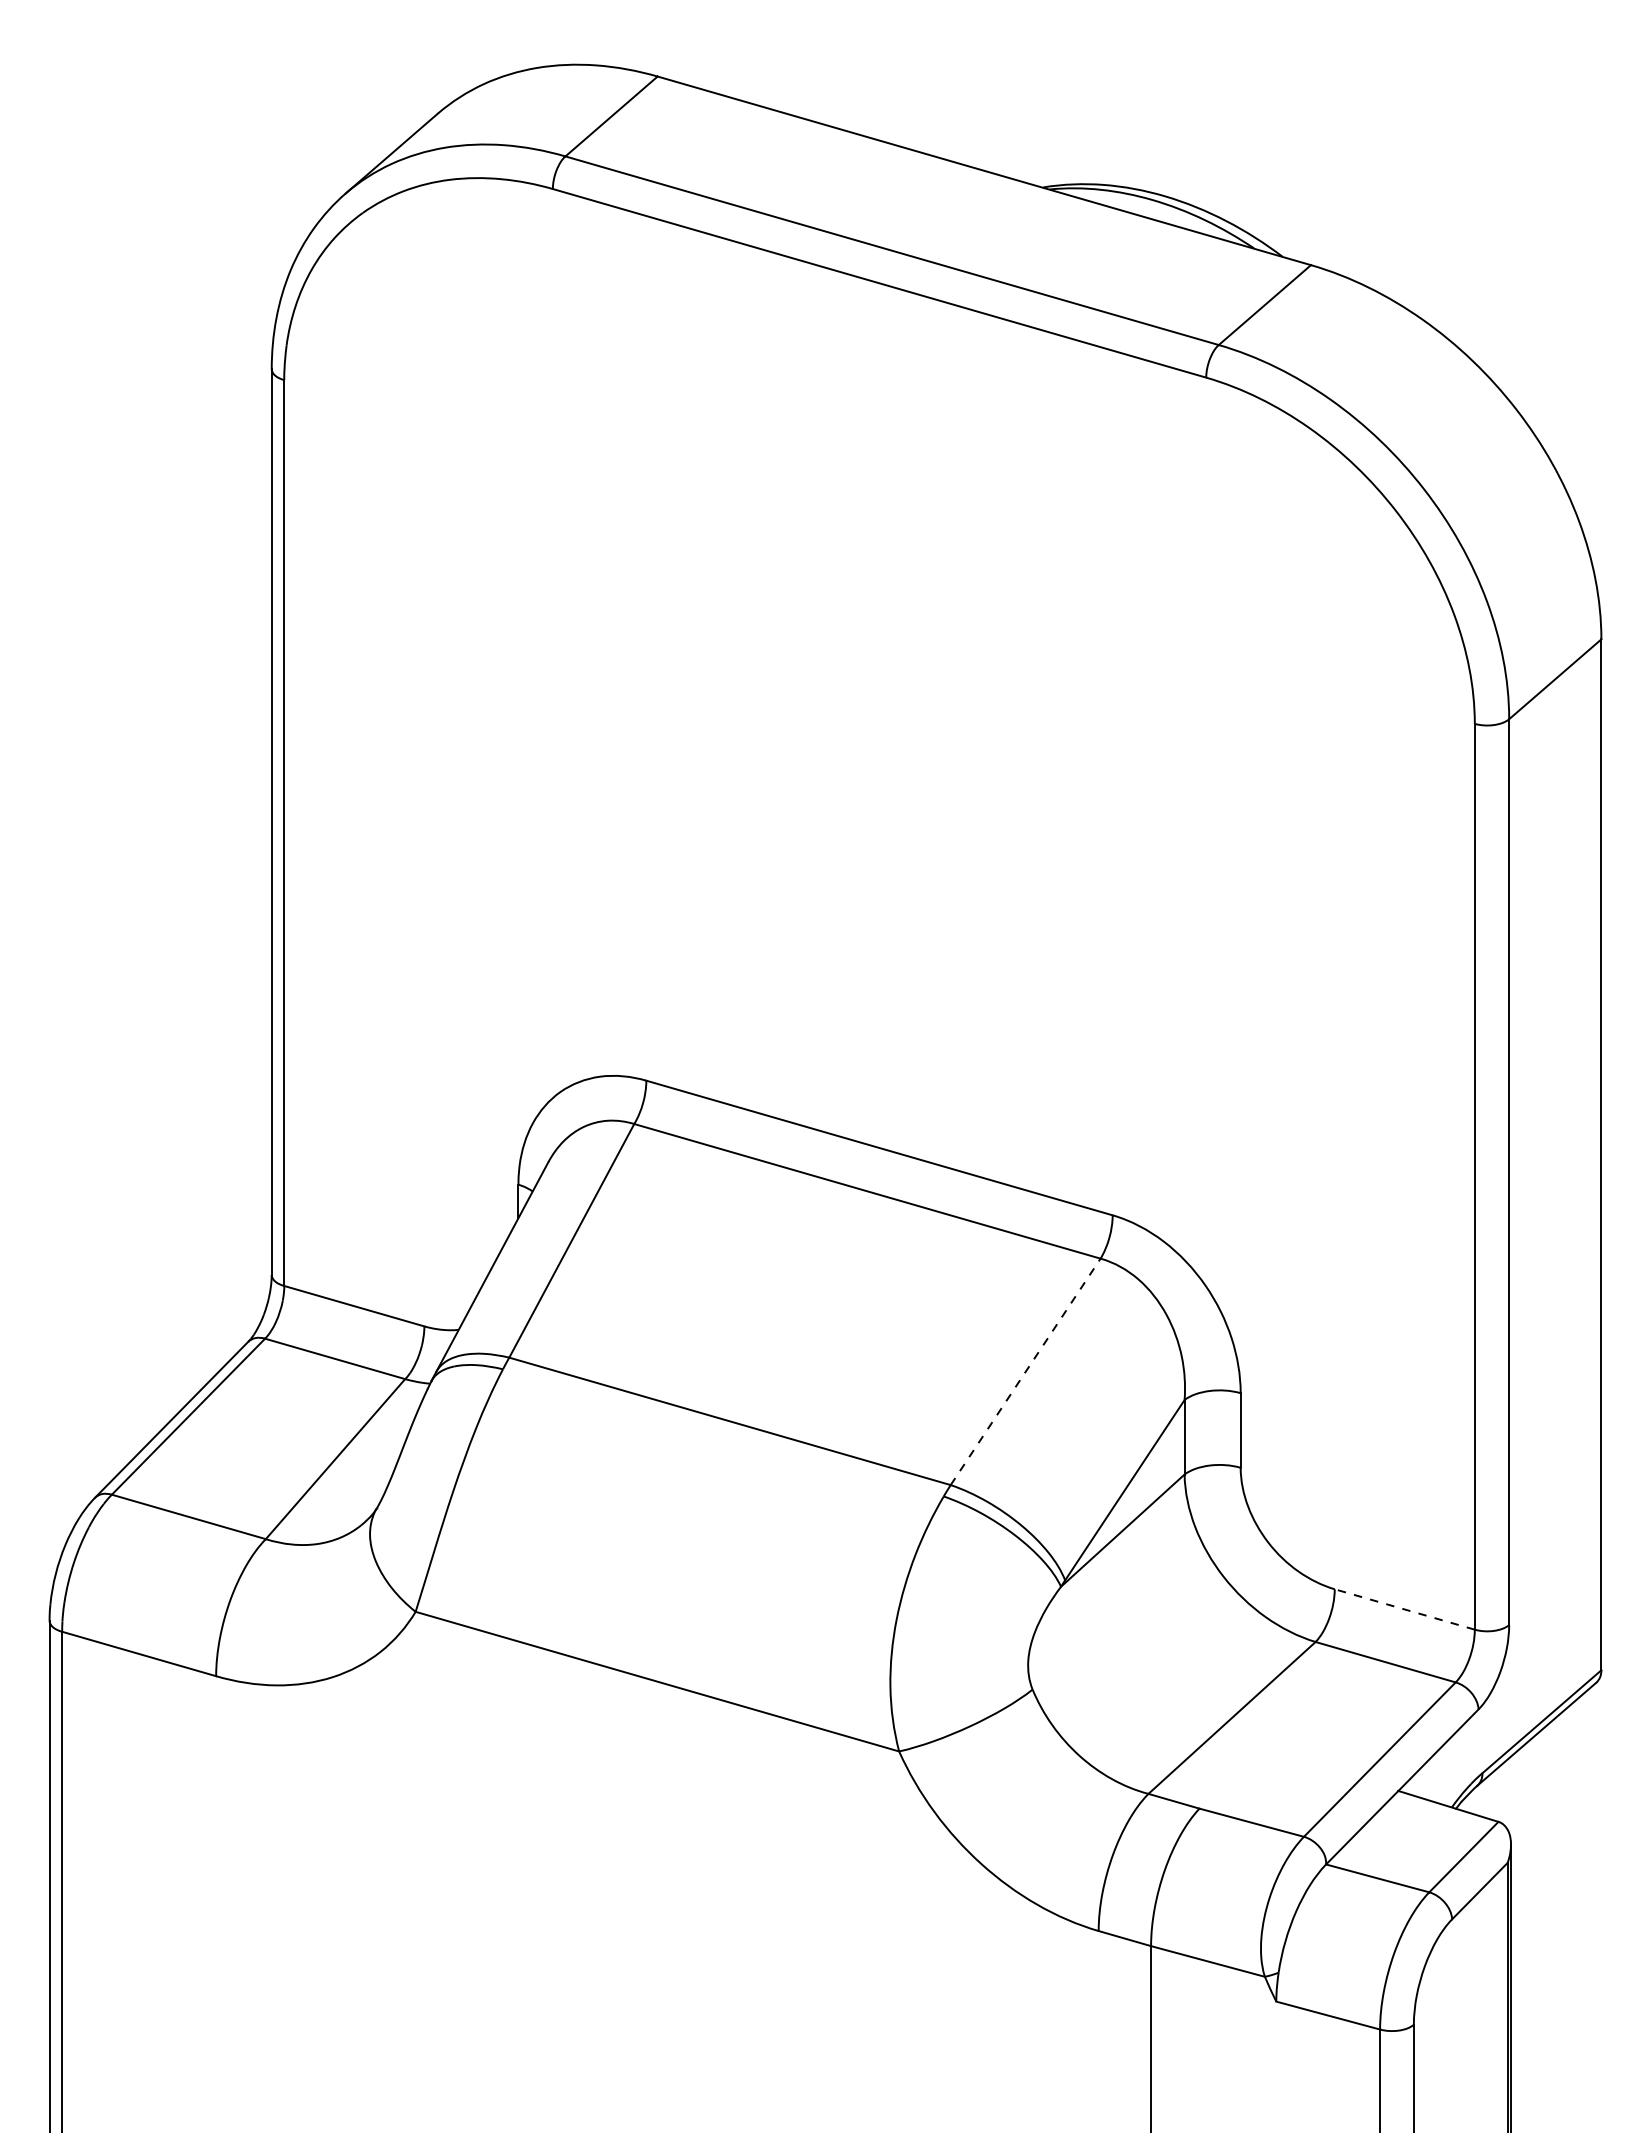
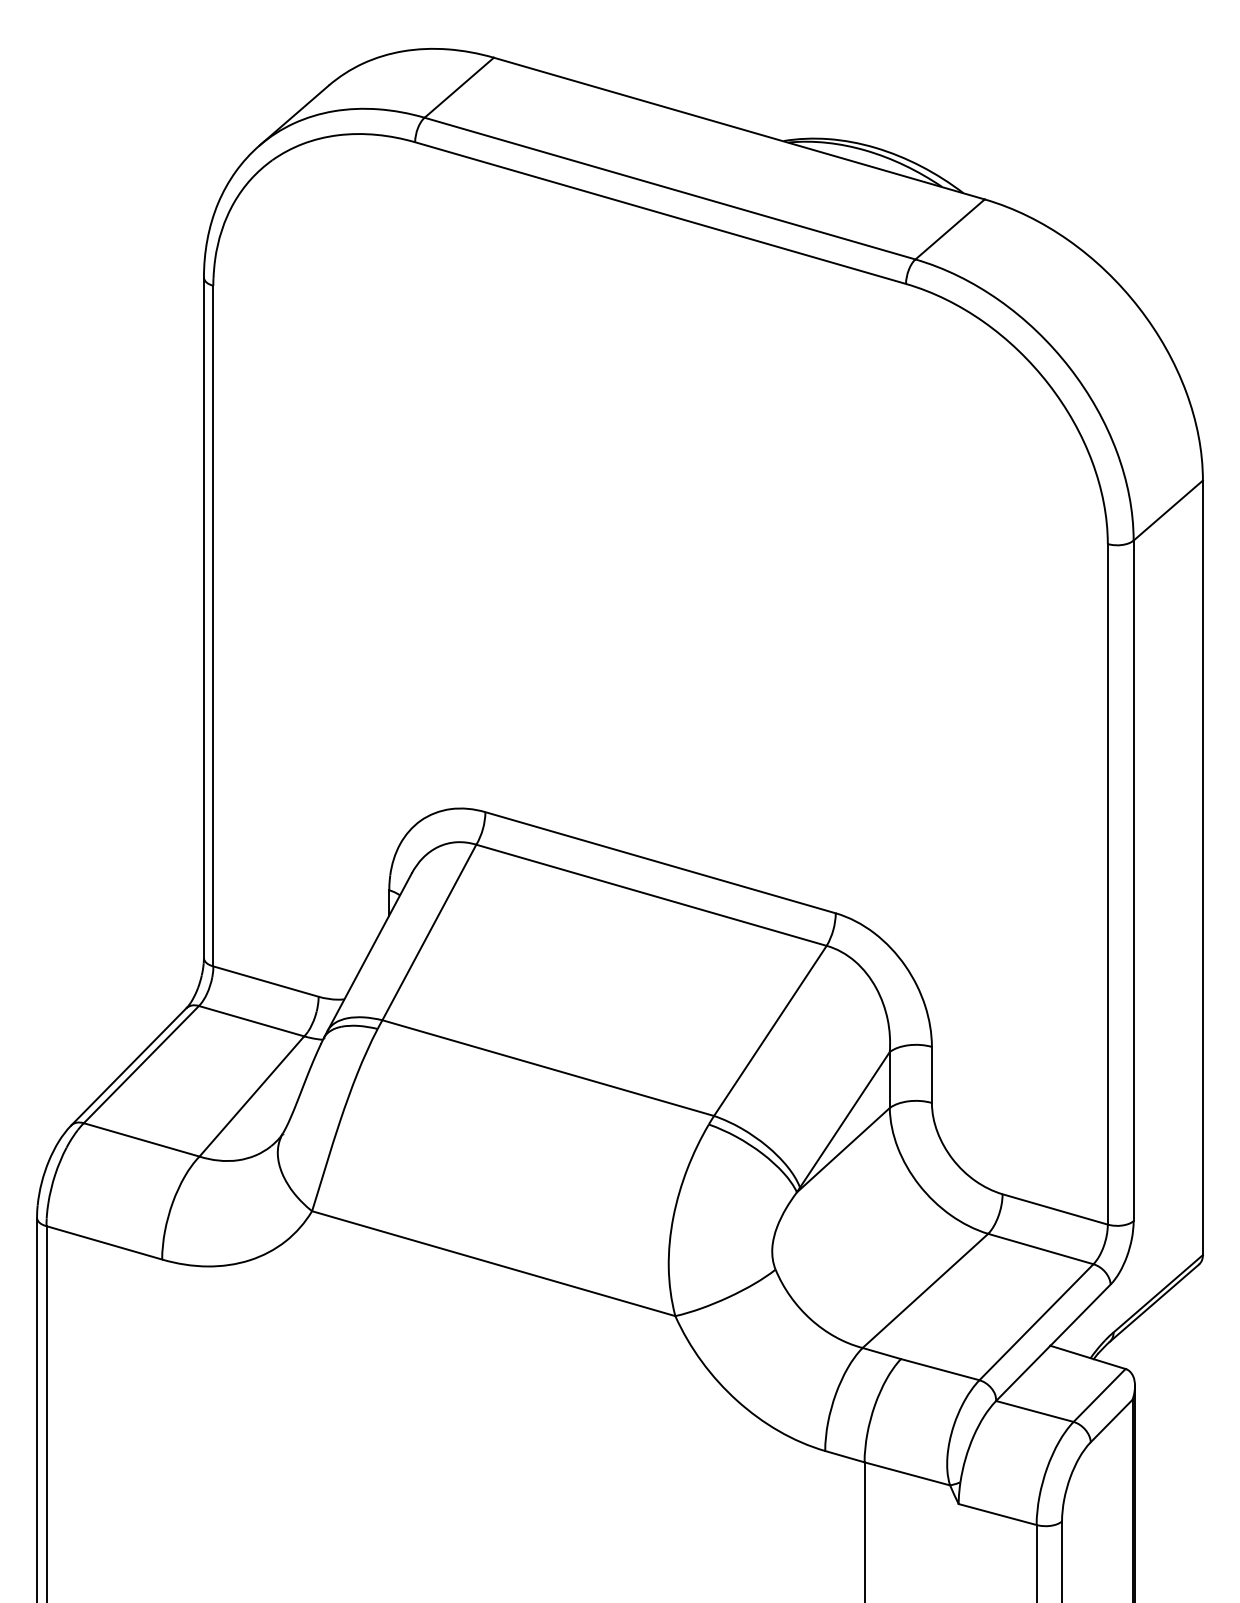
line: (1025, 1371) -> (770, 1030), dashed -> solid
line: (1404, 1609) -> (1055, 1209), dashed -> solid

